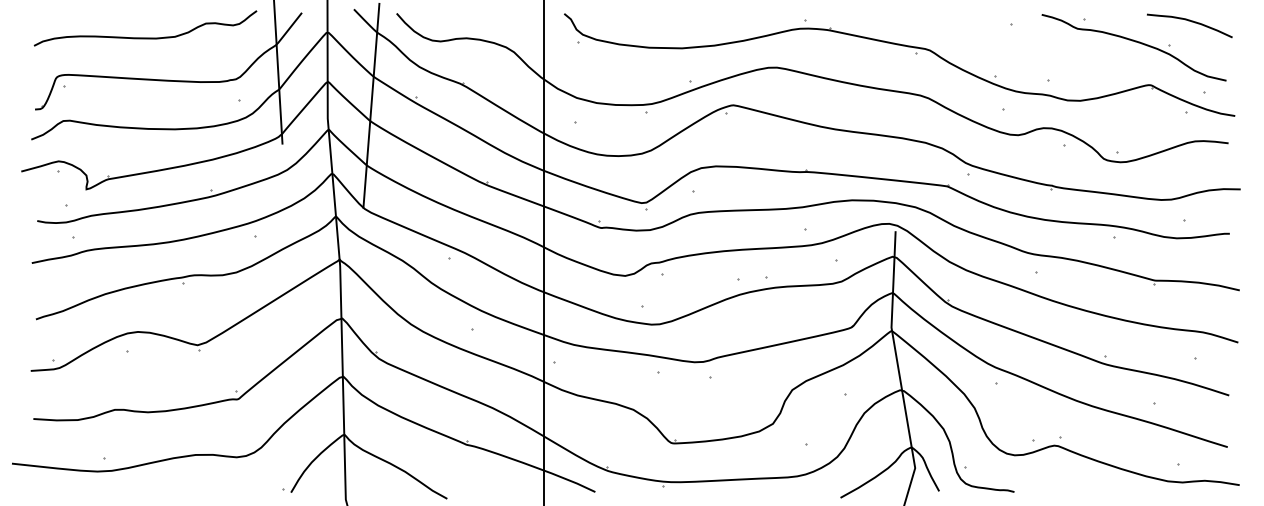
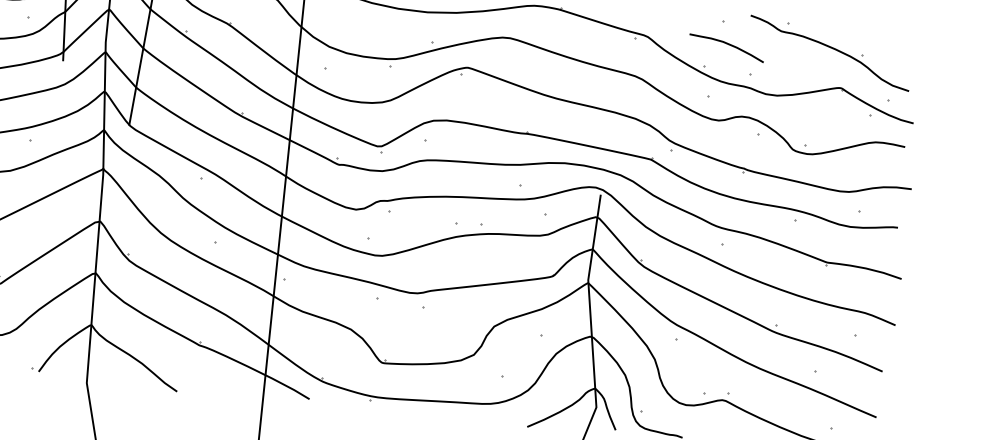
curve: (1191, 22) -> (728, 45), moved

